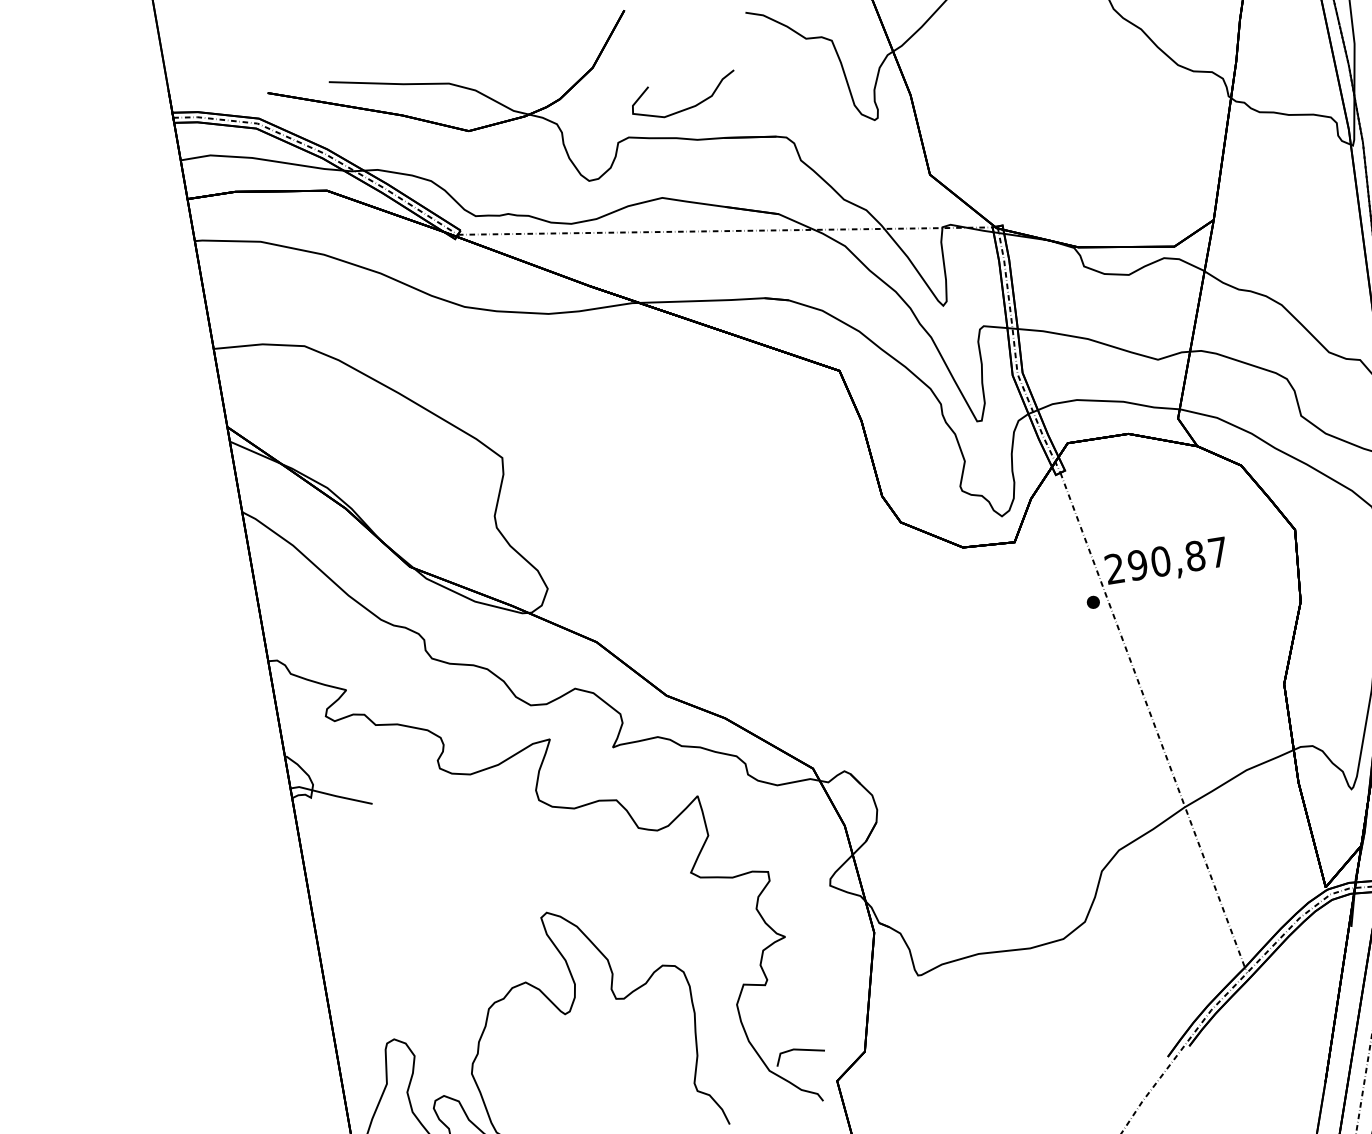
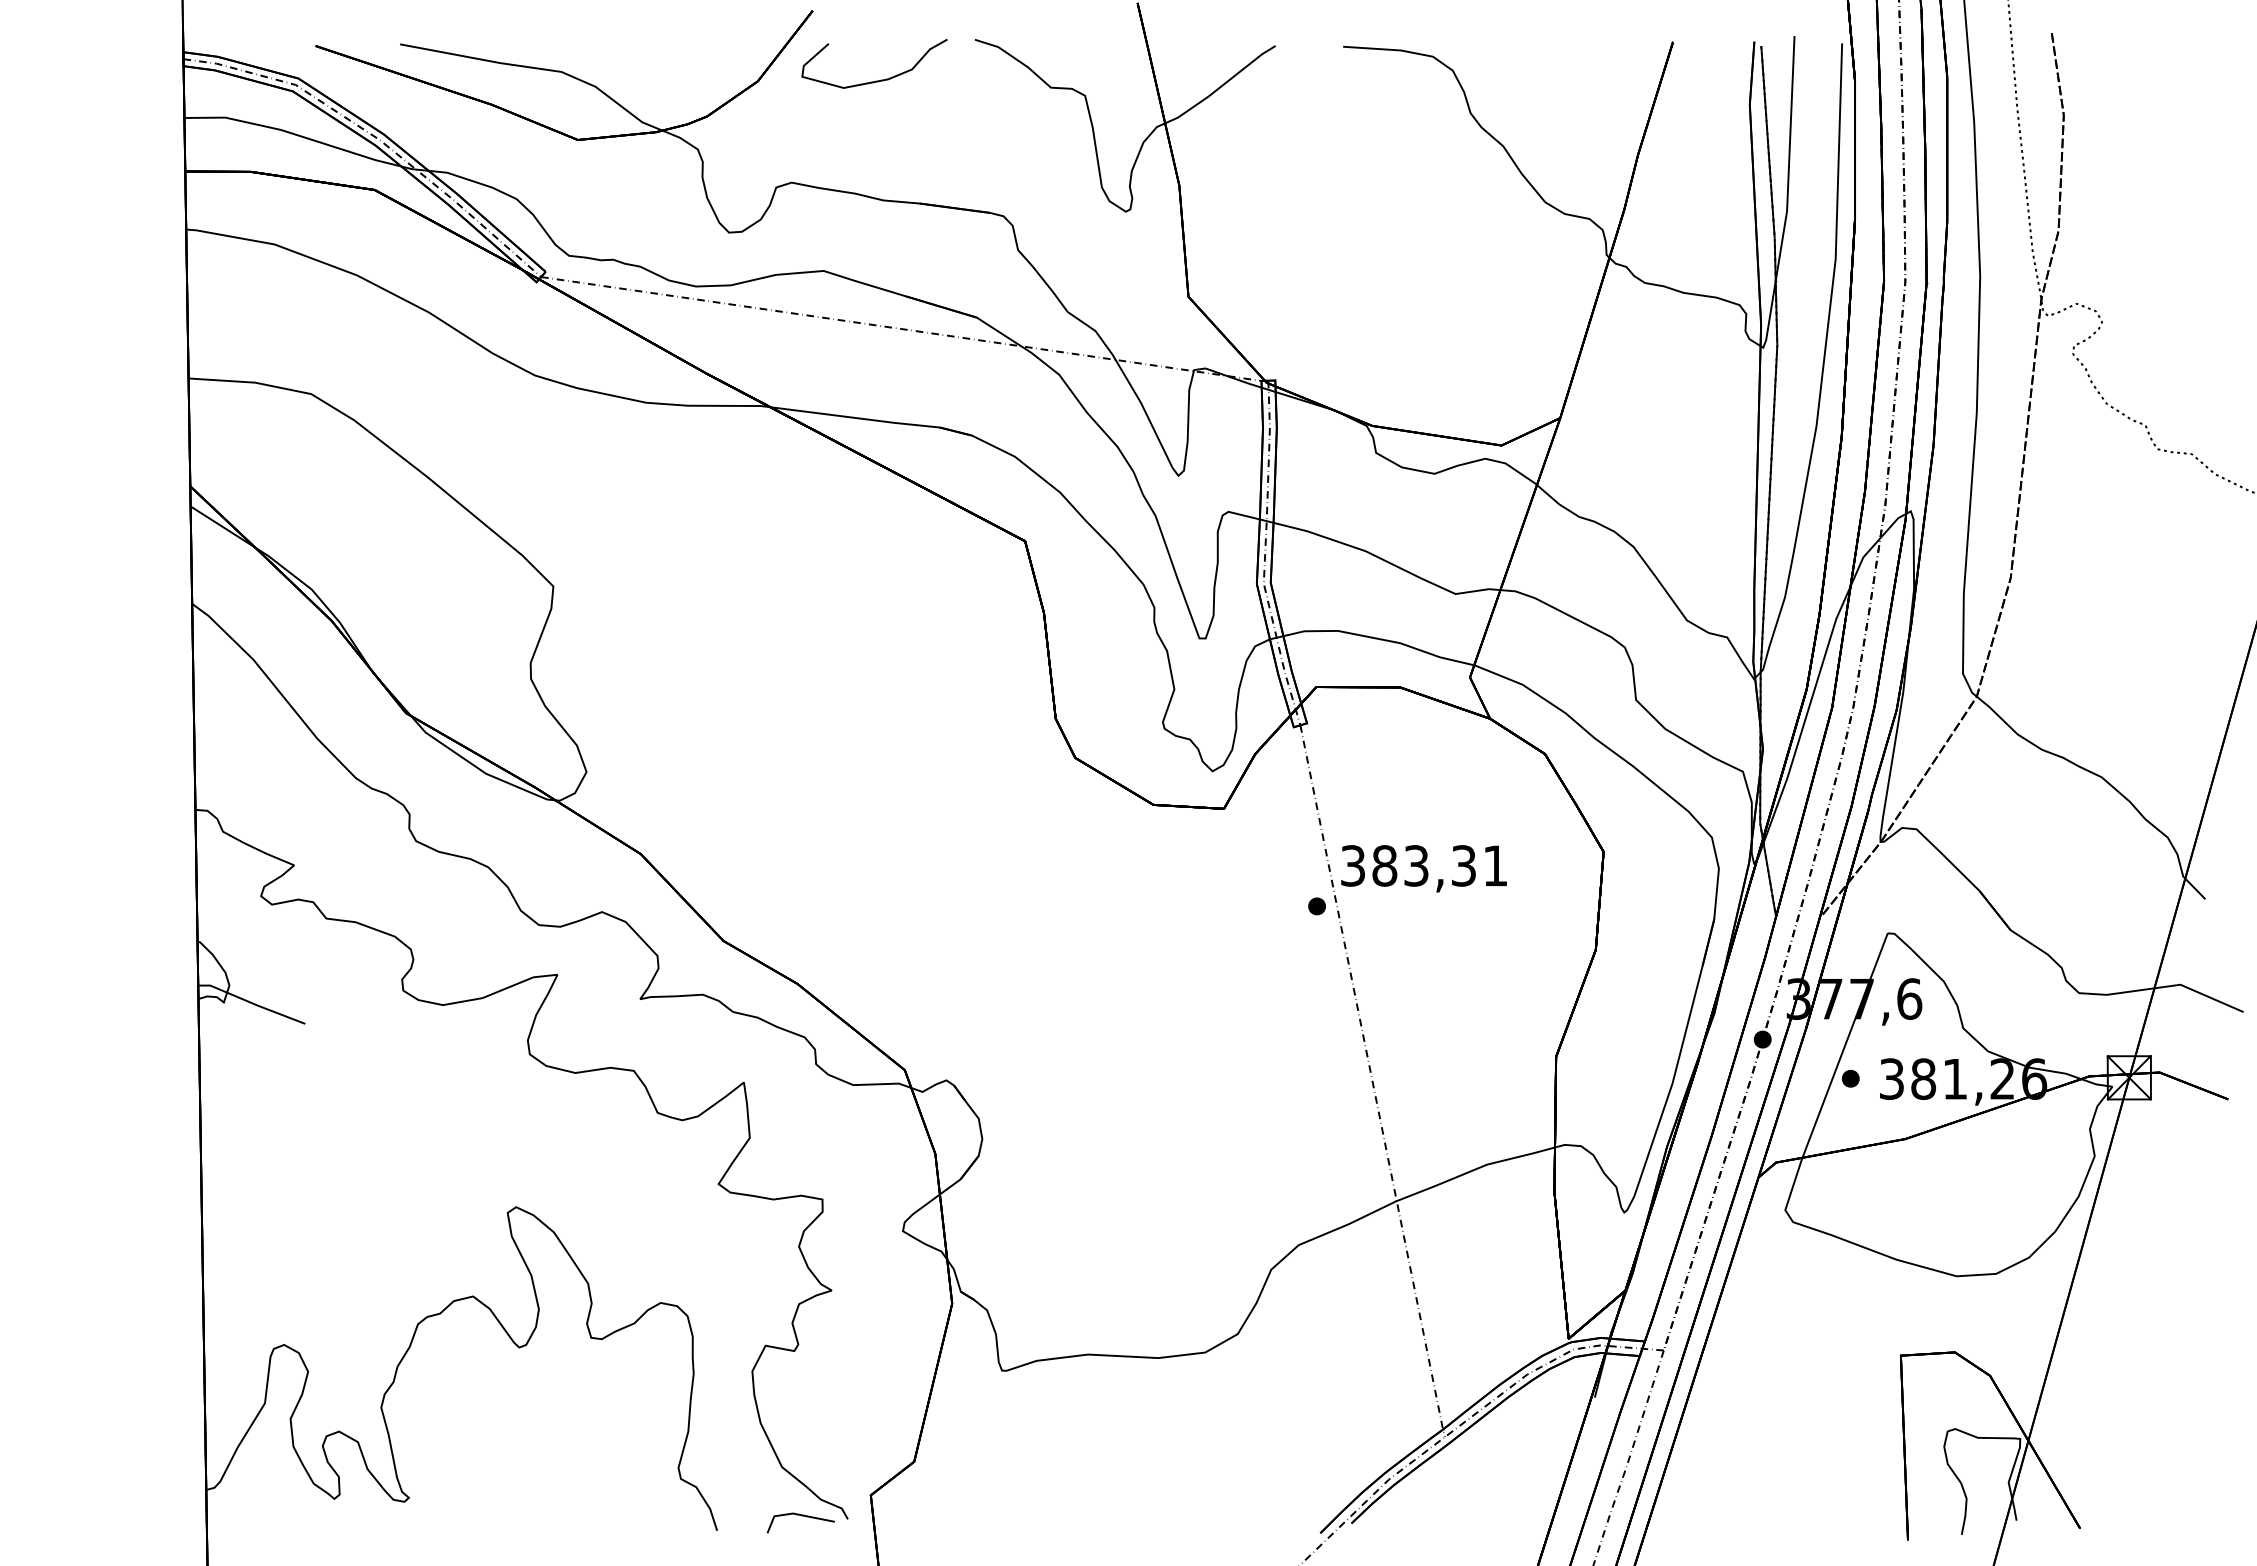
curve: (686, 108) -> (875, 80), moved
text: (1166, 560) -> (1424, 865), 290,87 -> 383,31
line: (800, 1050) -> (801, 1516), moved

